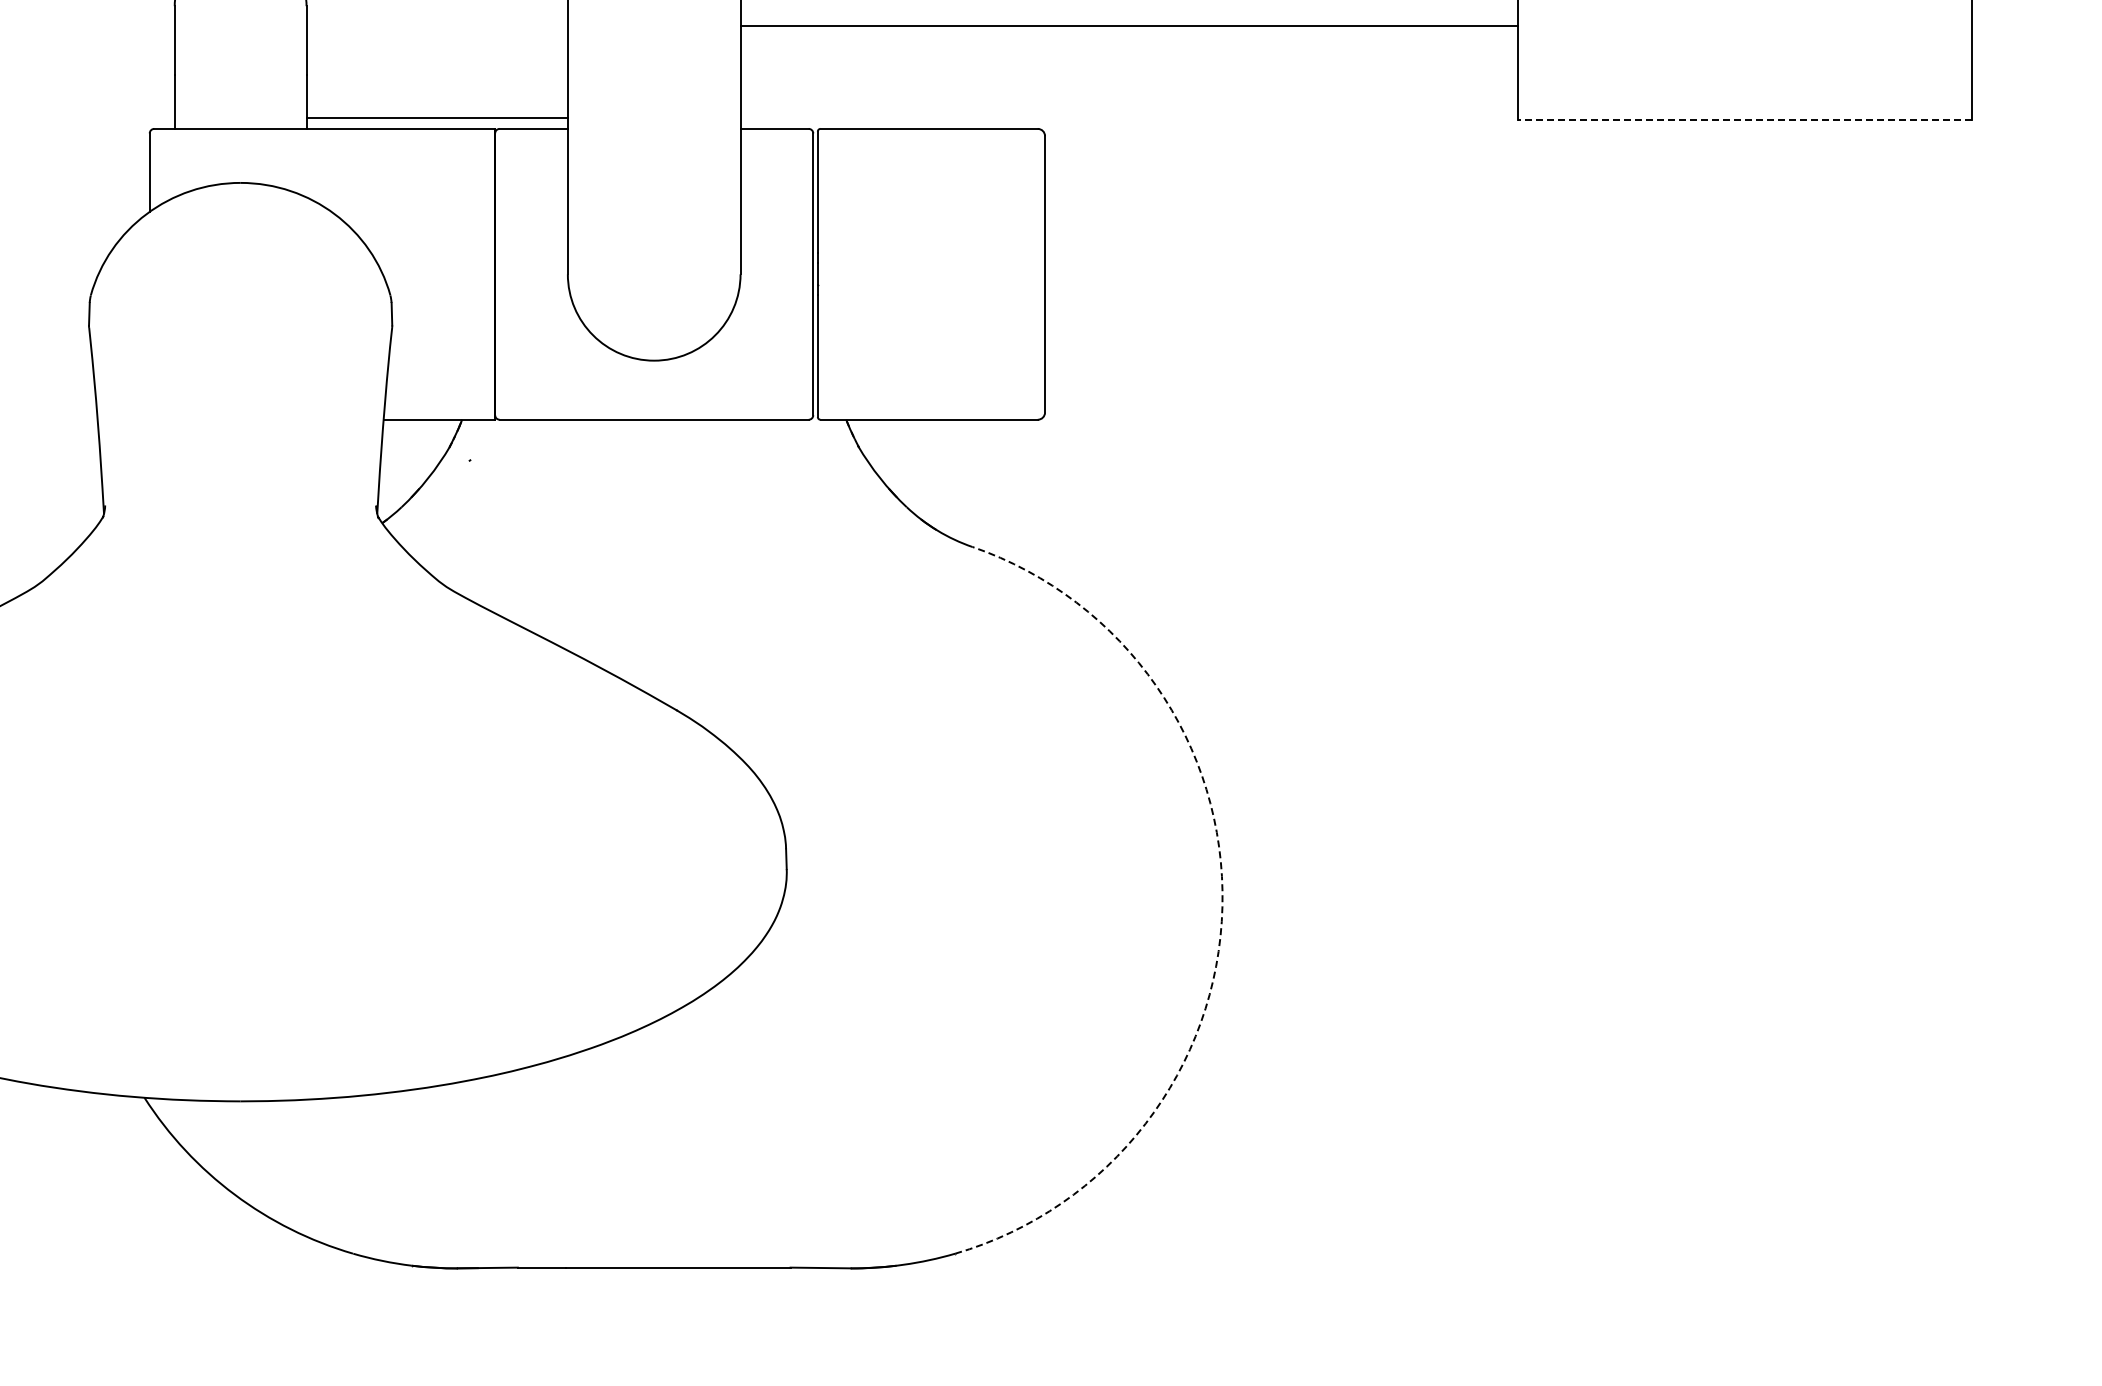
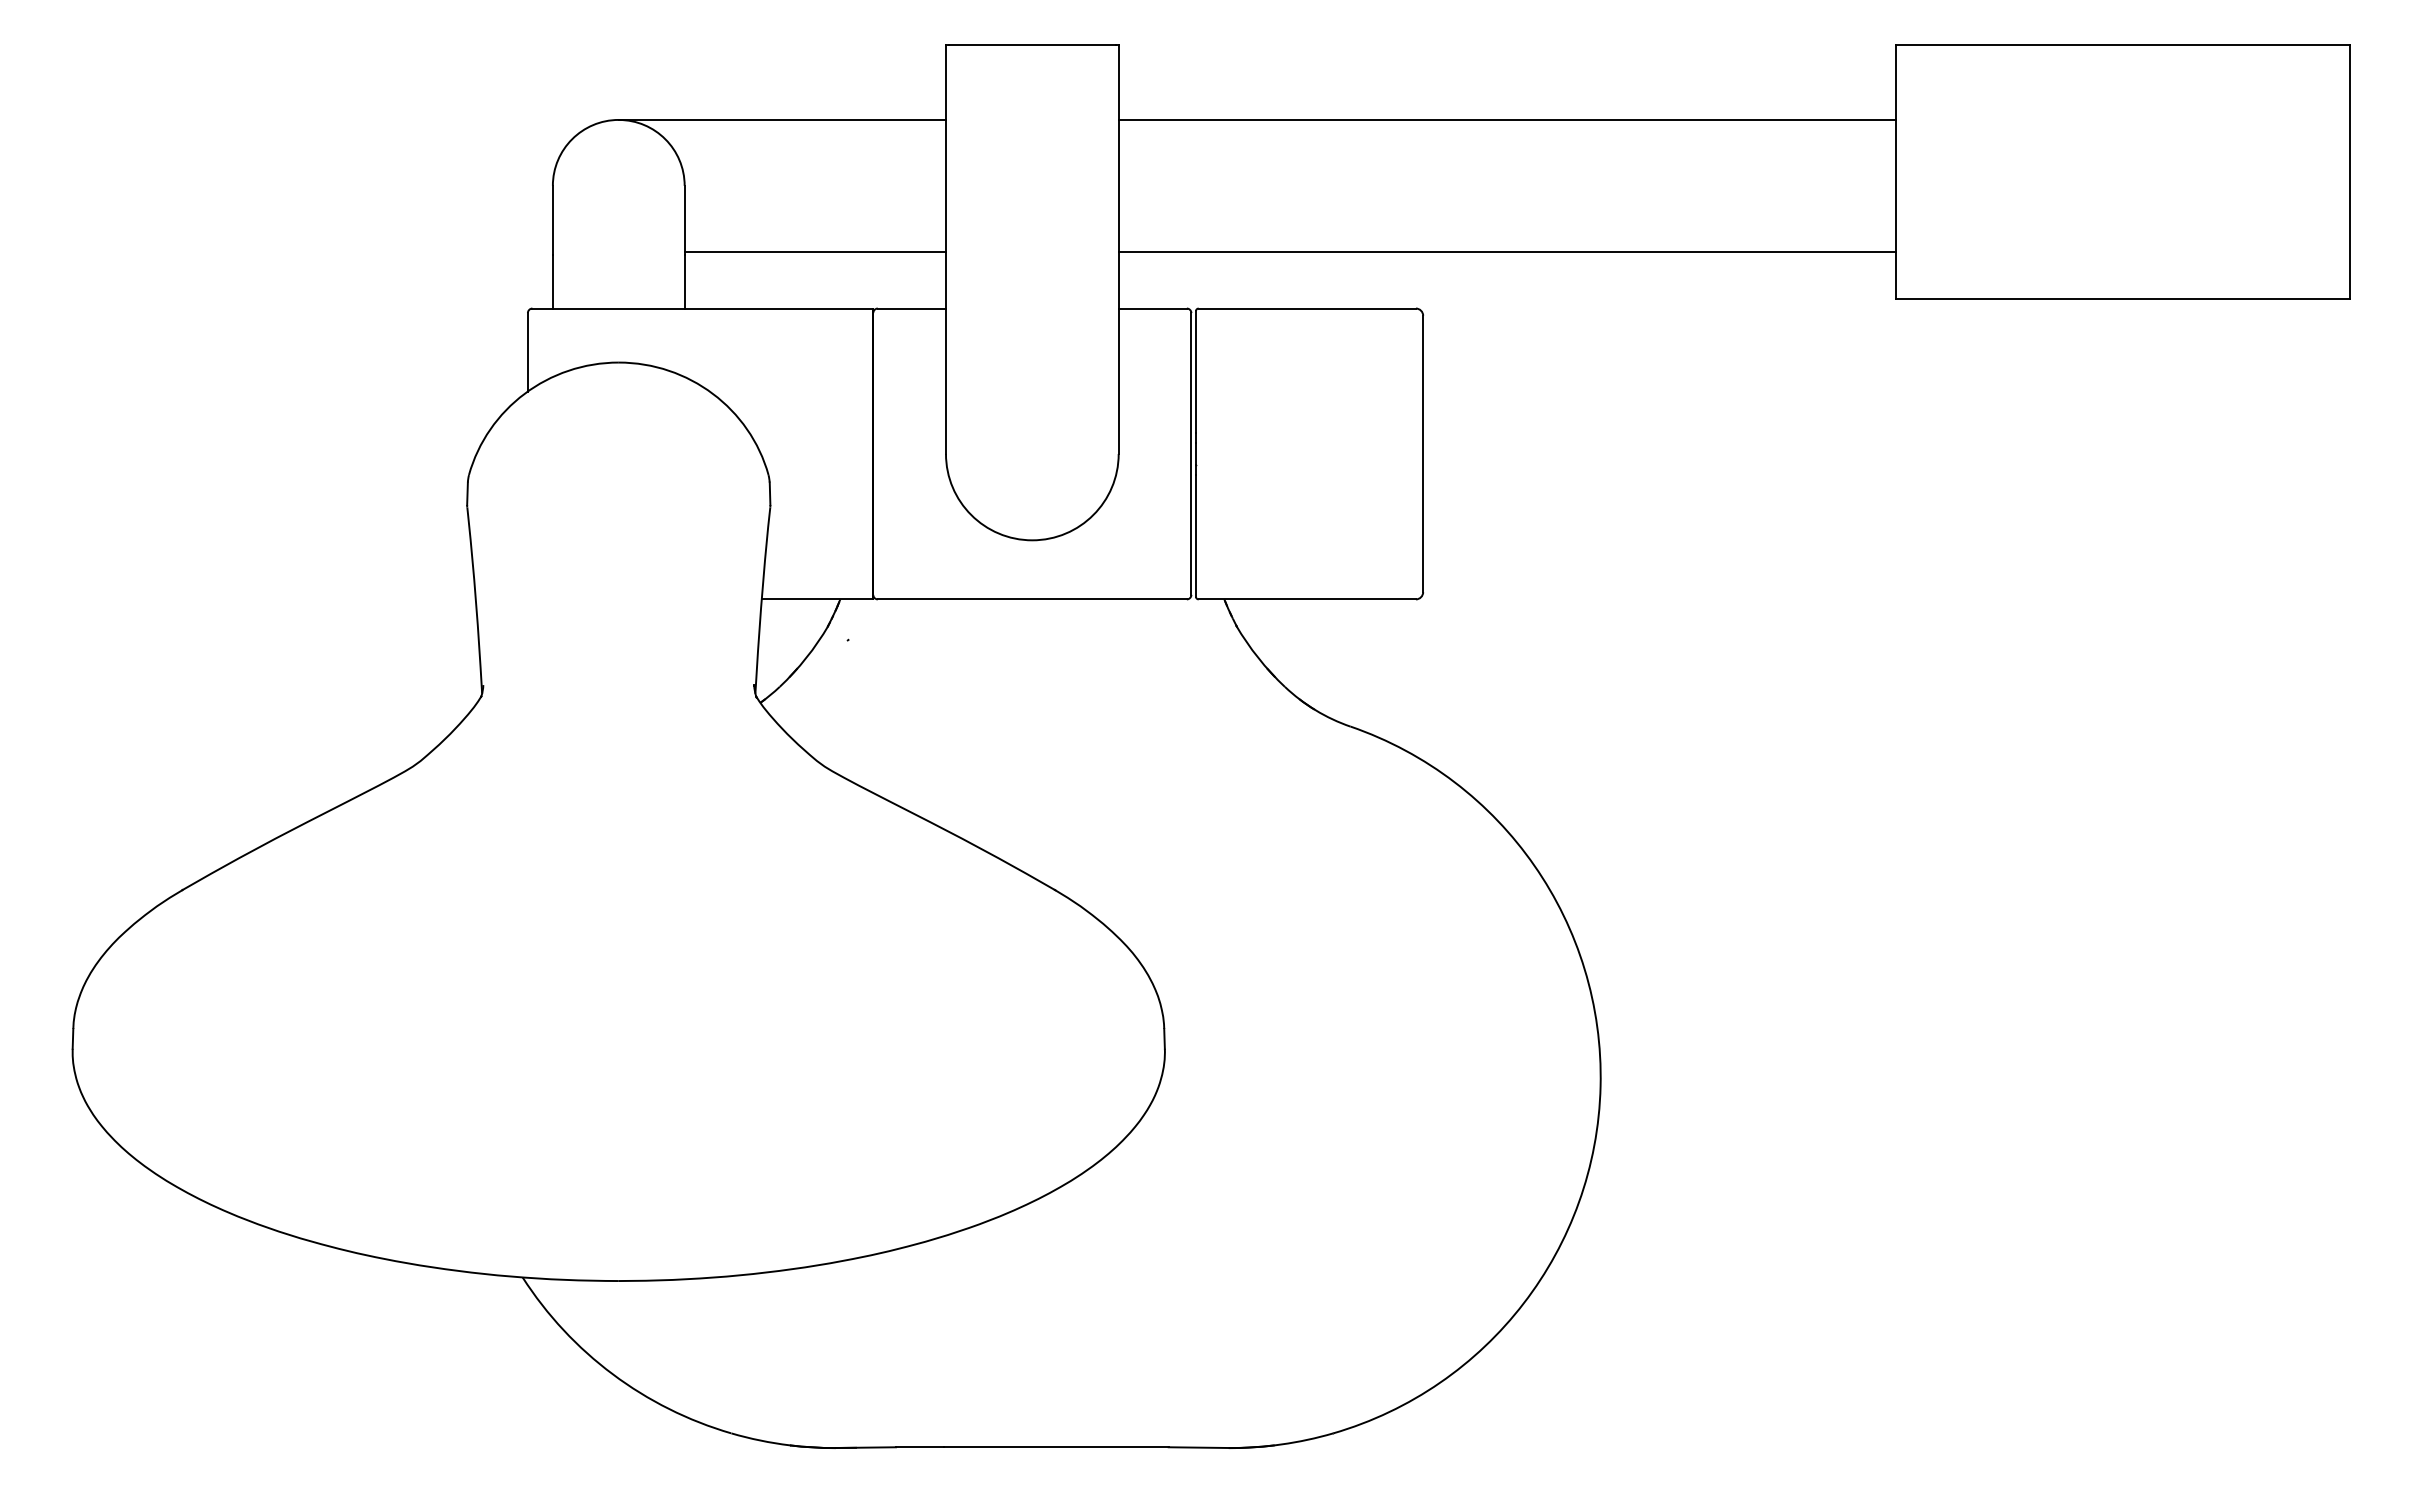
line: (1128, 25) -> (1506, 251), moved
line: (436, 117) -> (814, 251), moved
line: (1744, 119) -> (2122, 299), dashed -> solid
arc: (1222, 906) -> (1600, 1086), dashed -> solid

